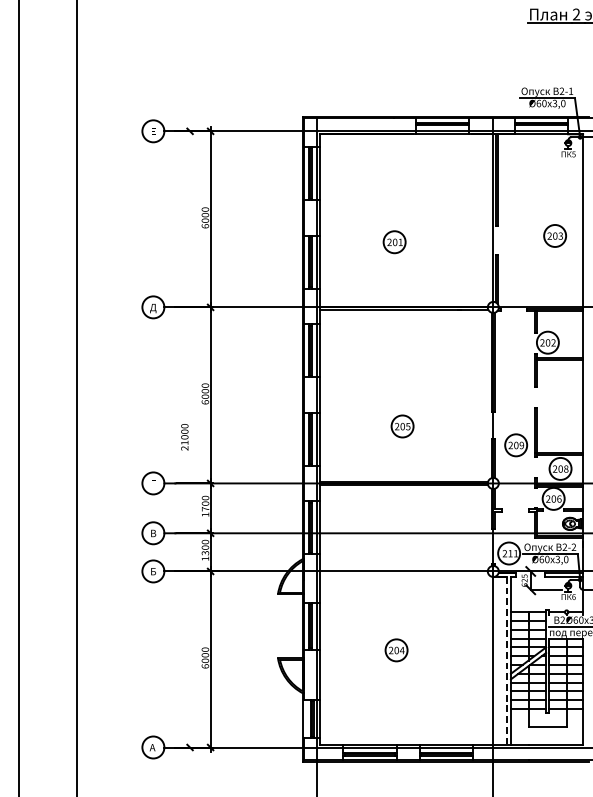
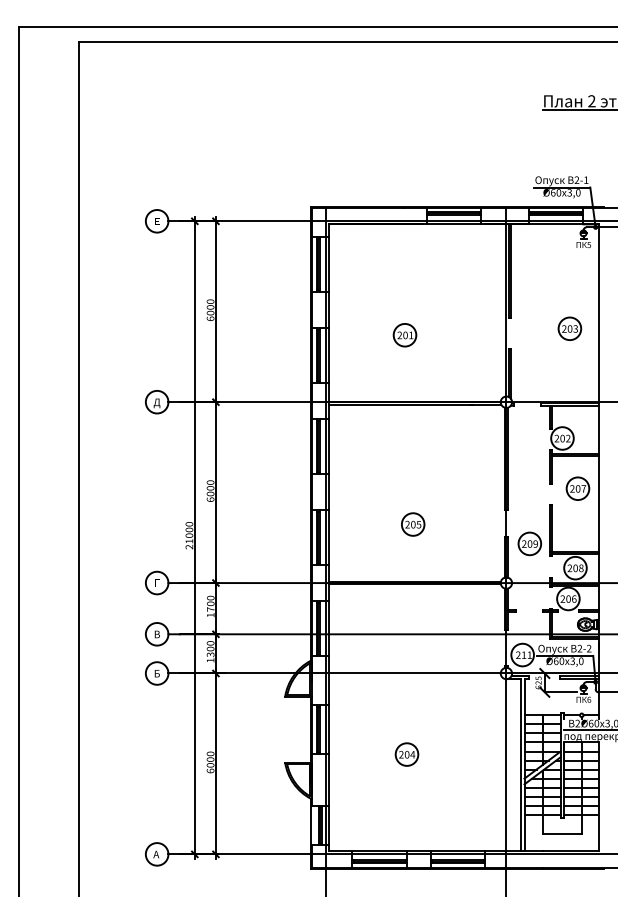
part: (562, 391) -> (577, 488), added
line: (189, 439) -> (194, 537), added
line: (507, 660) -> (520, 765), dashed -> solid

